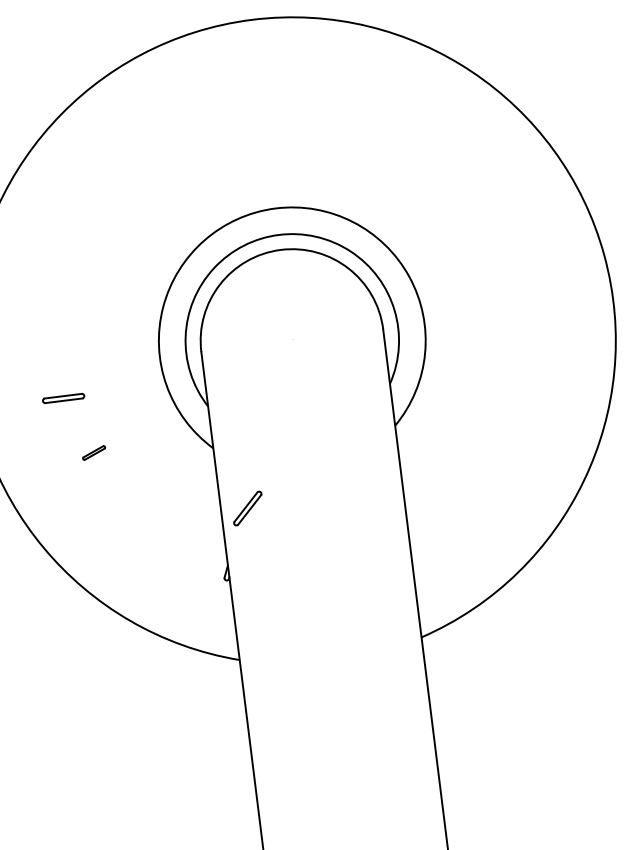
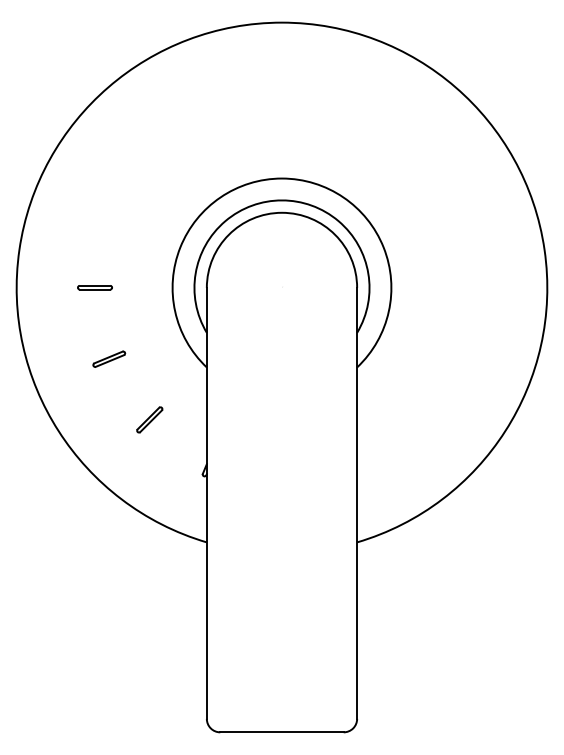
part: (62, 398) -> (94, 287), moved
part: (94, 452) -> (109, 358), size x1.67
part: (247, 508) -> (149, 419), moved

